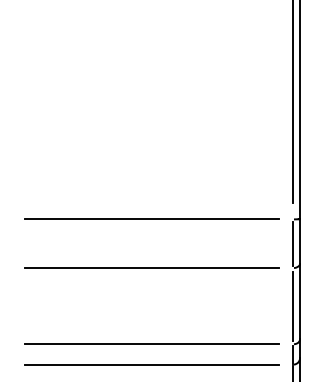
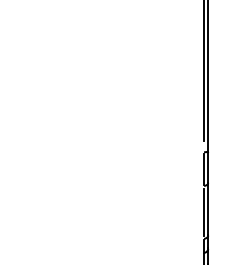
line: (151, 219) -> (105, 152), removed
line: (151, 267) -> (105, 185), removed
line: (151, 343) -> (105, 238), removed
line: (151, 363) -> (105, 252), removed

